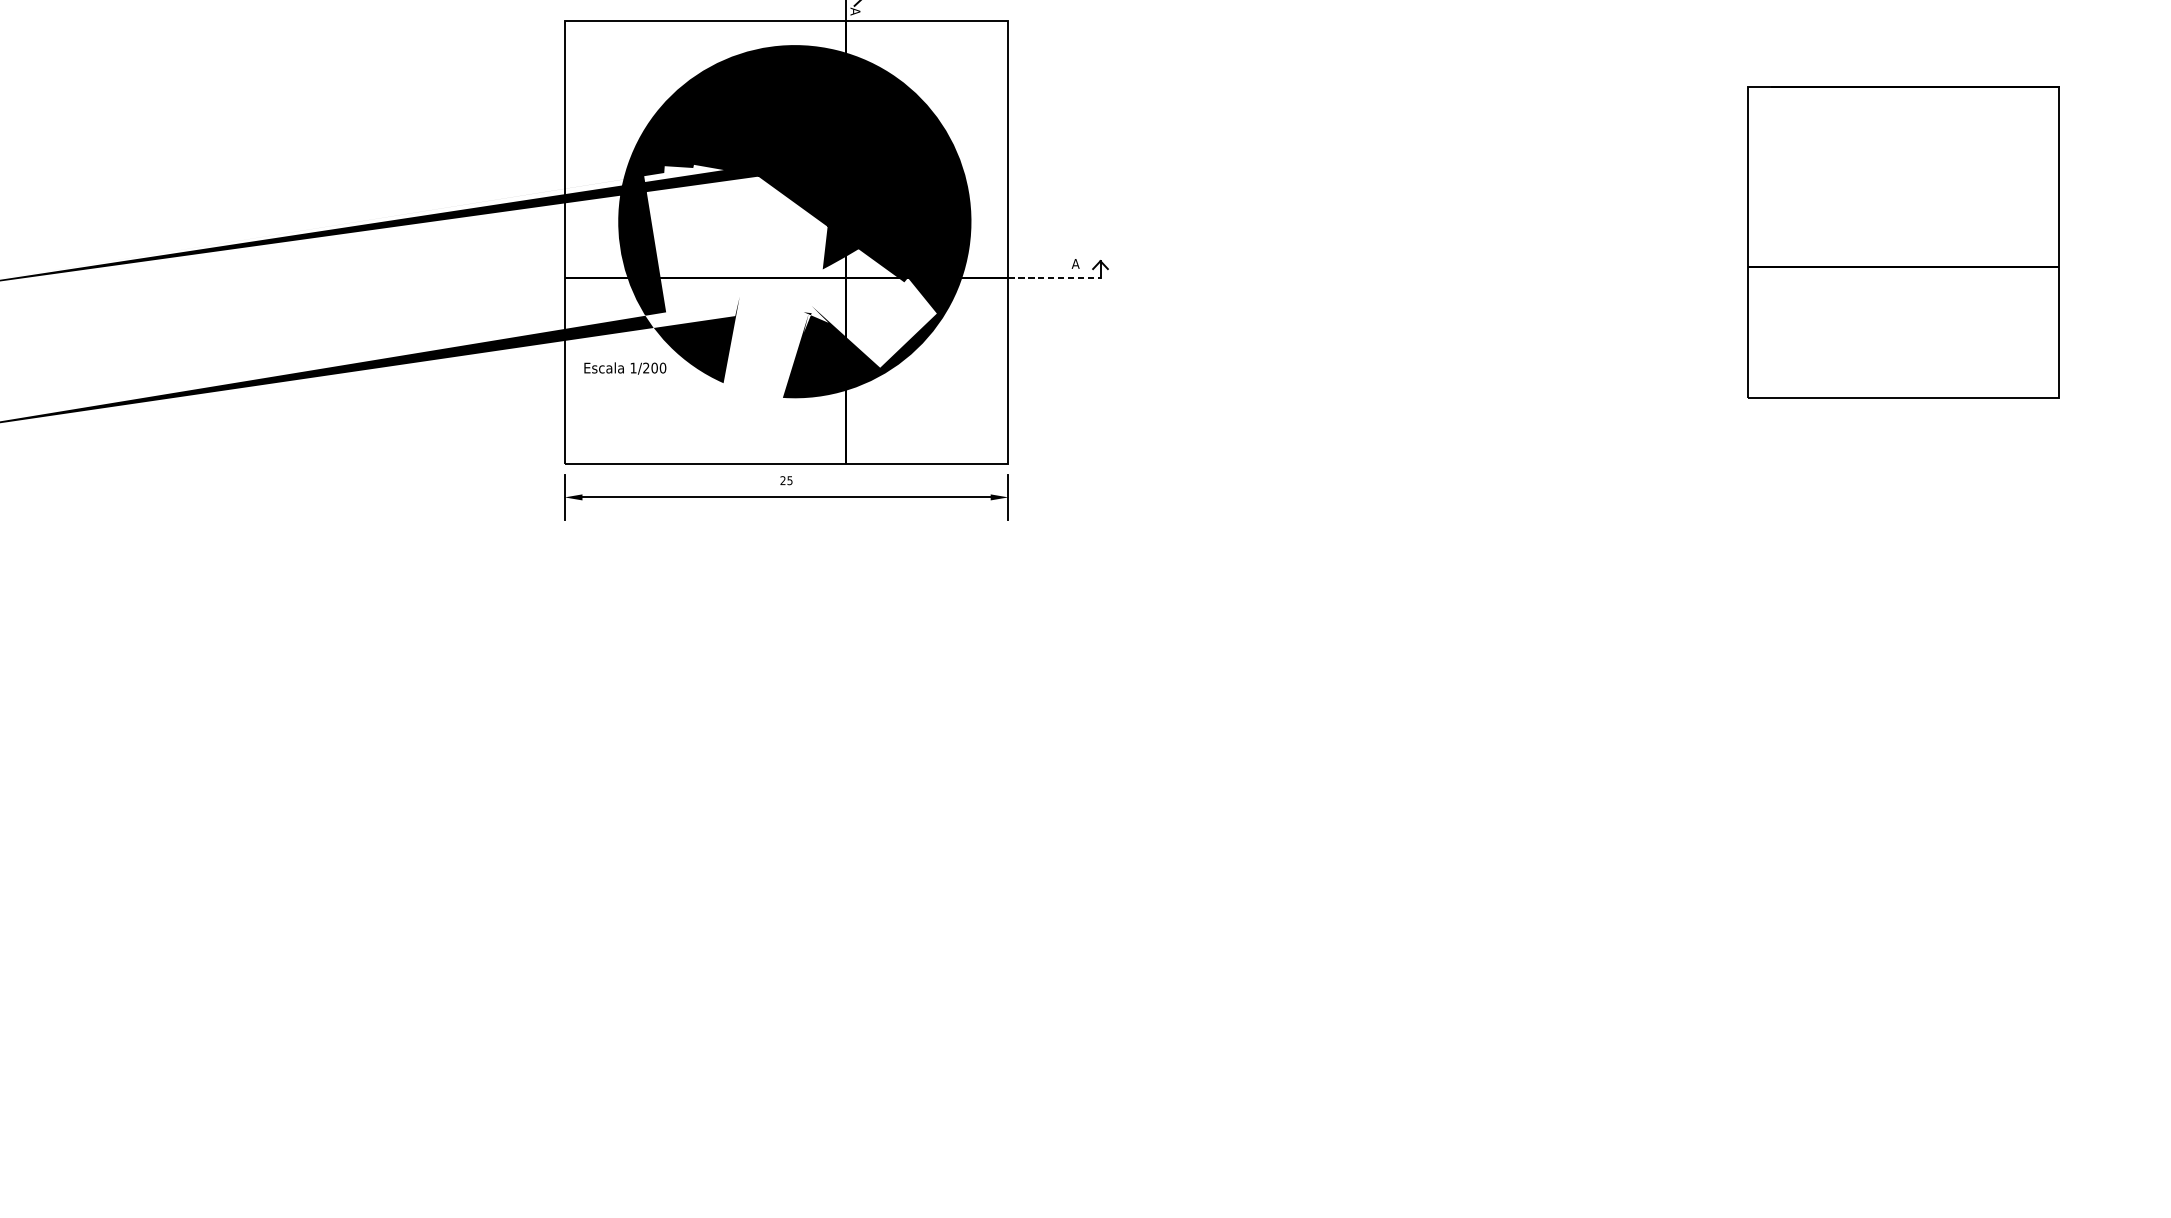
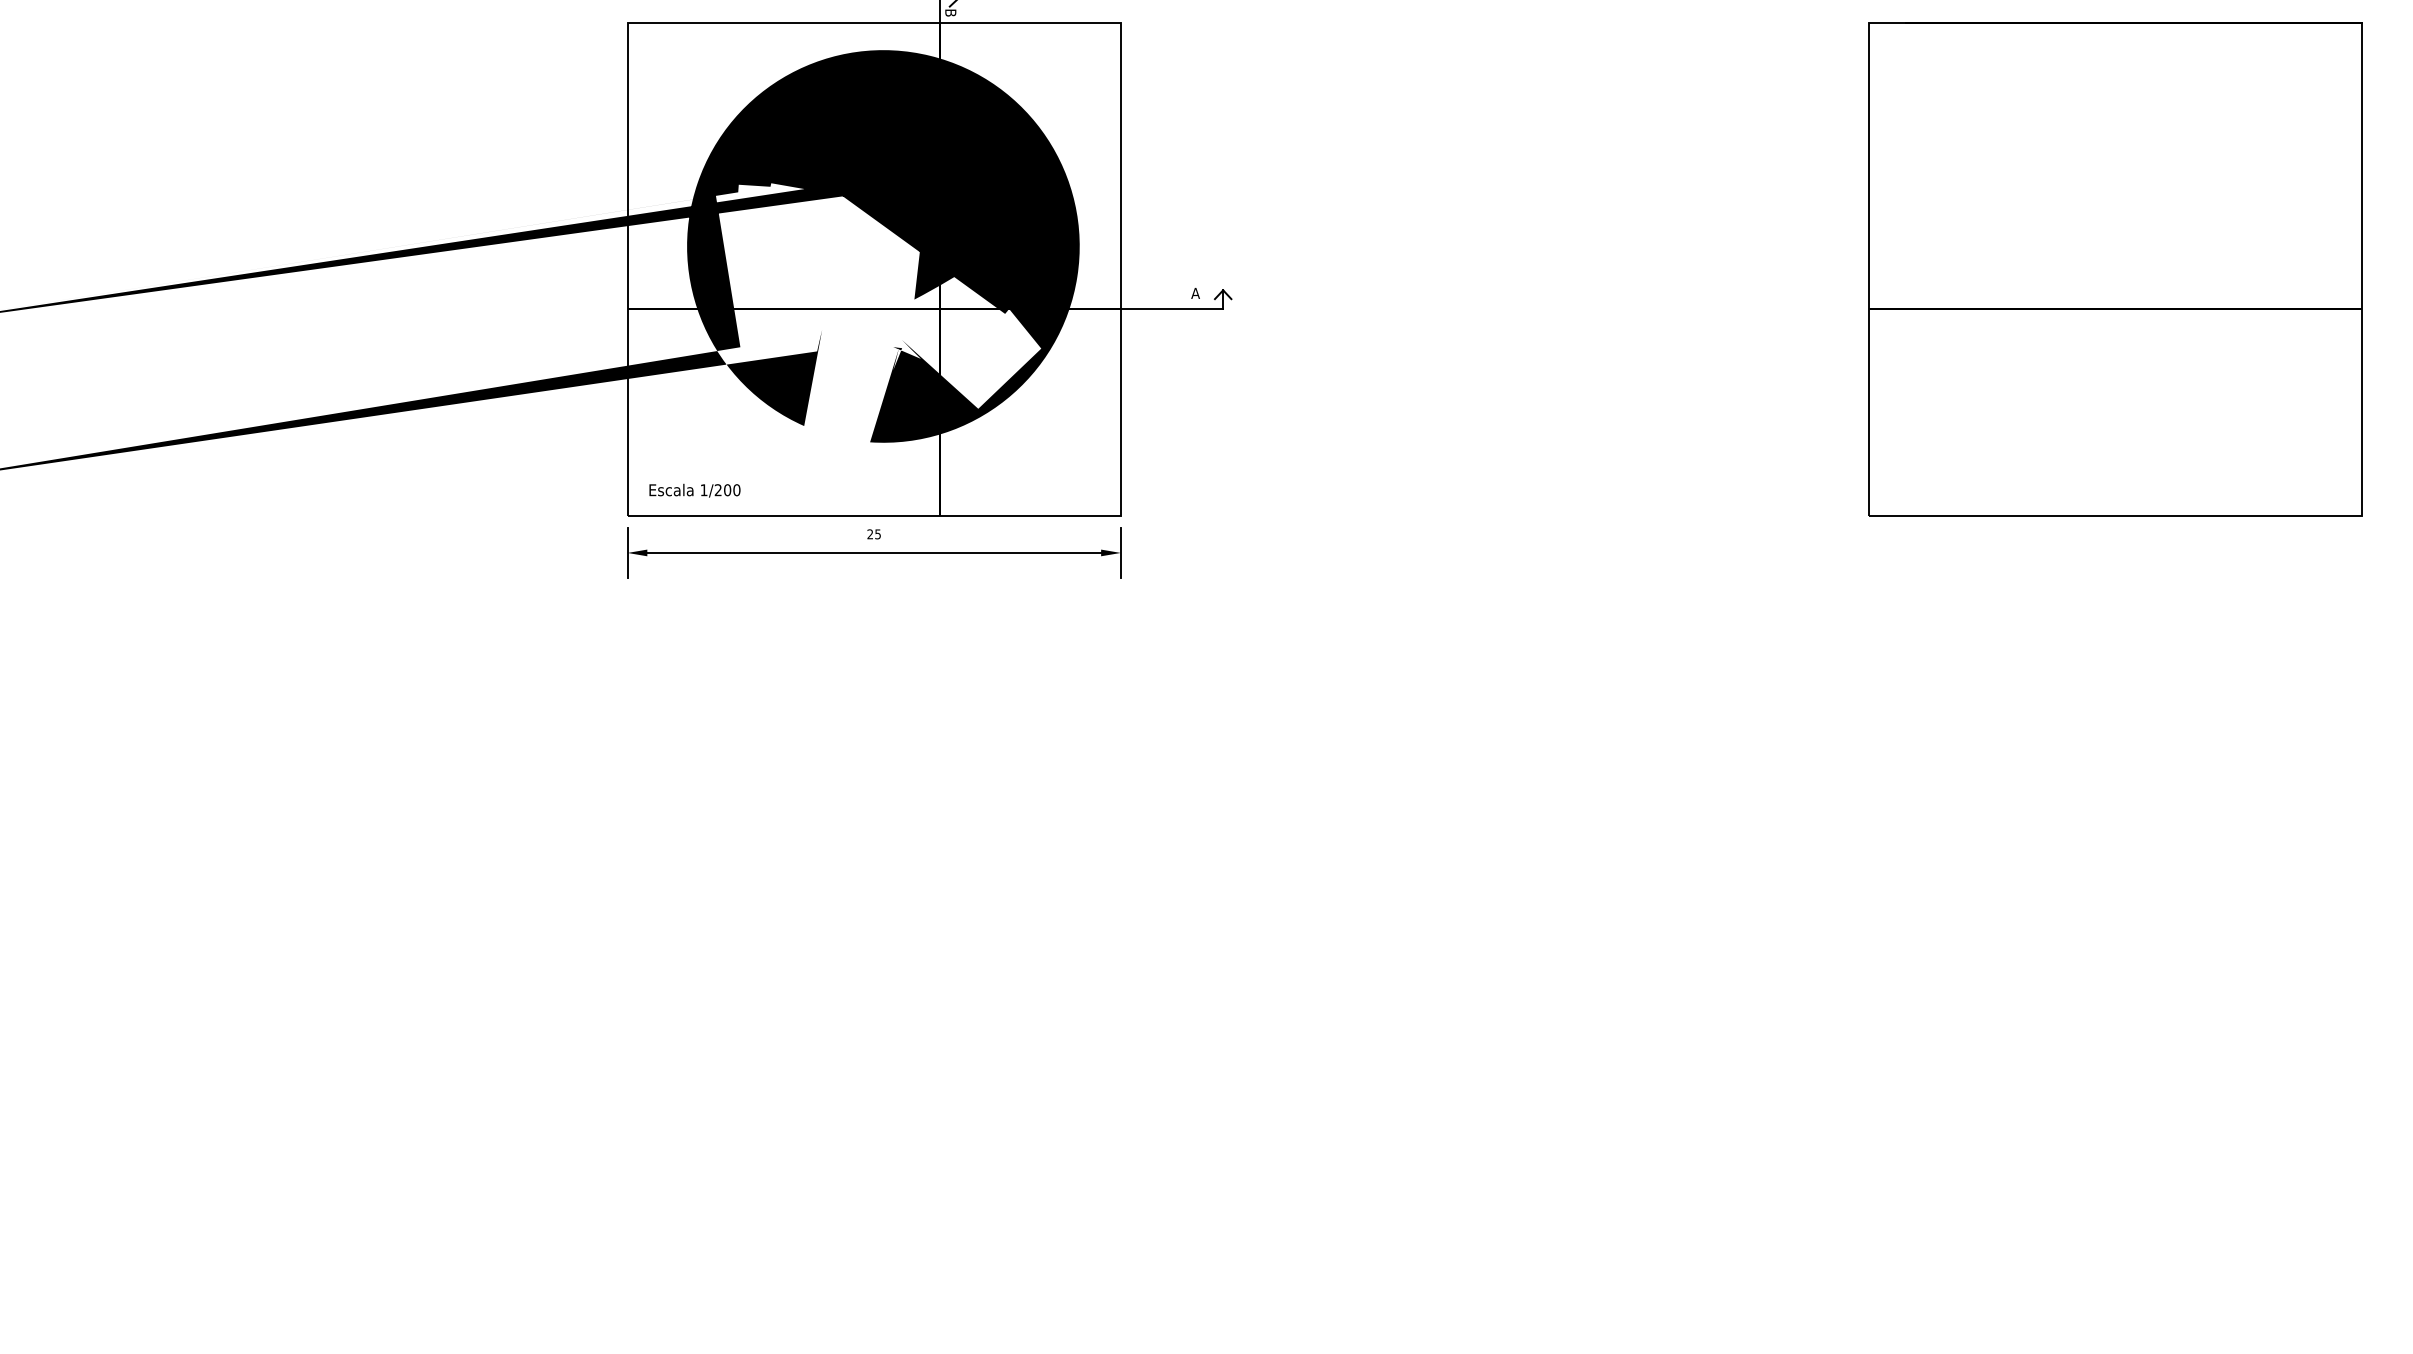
text: (855, 11) -> (950, 12), A -> B
part: (1903, 242) -> (2115, 269), size x1.43
line: (1054, 278) -> (1172, 309), dashed -> solid
text: (624, 368) -> (694, 490), moved

